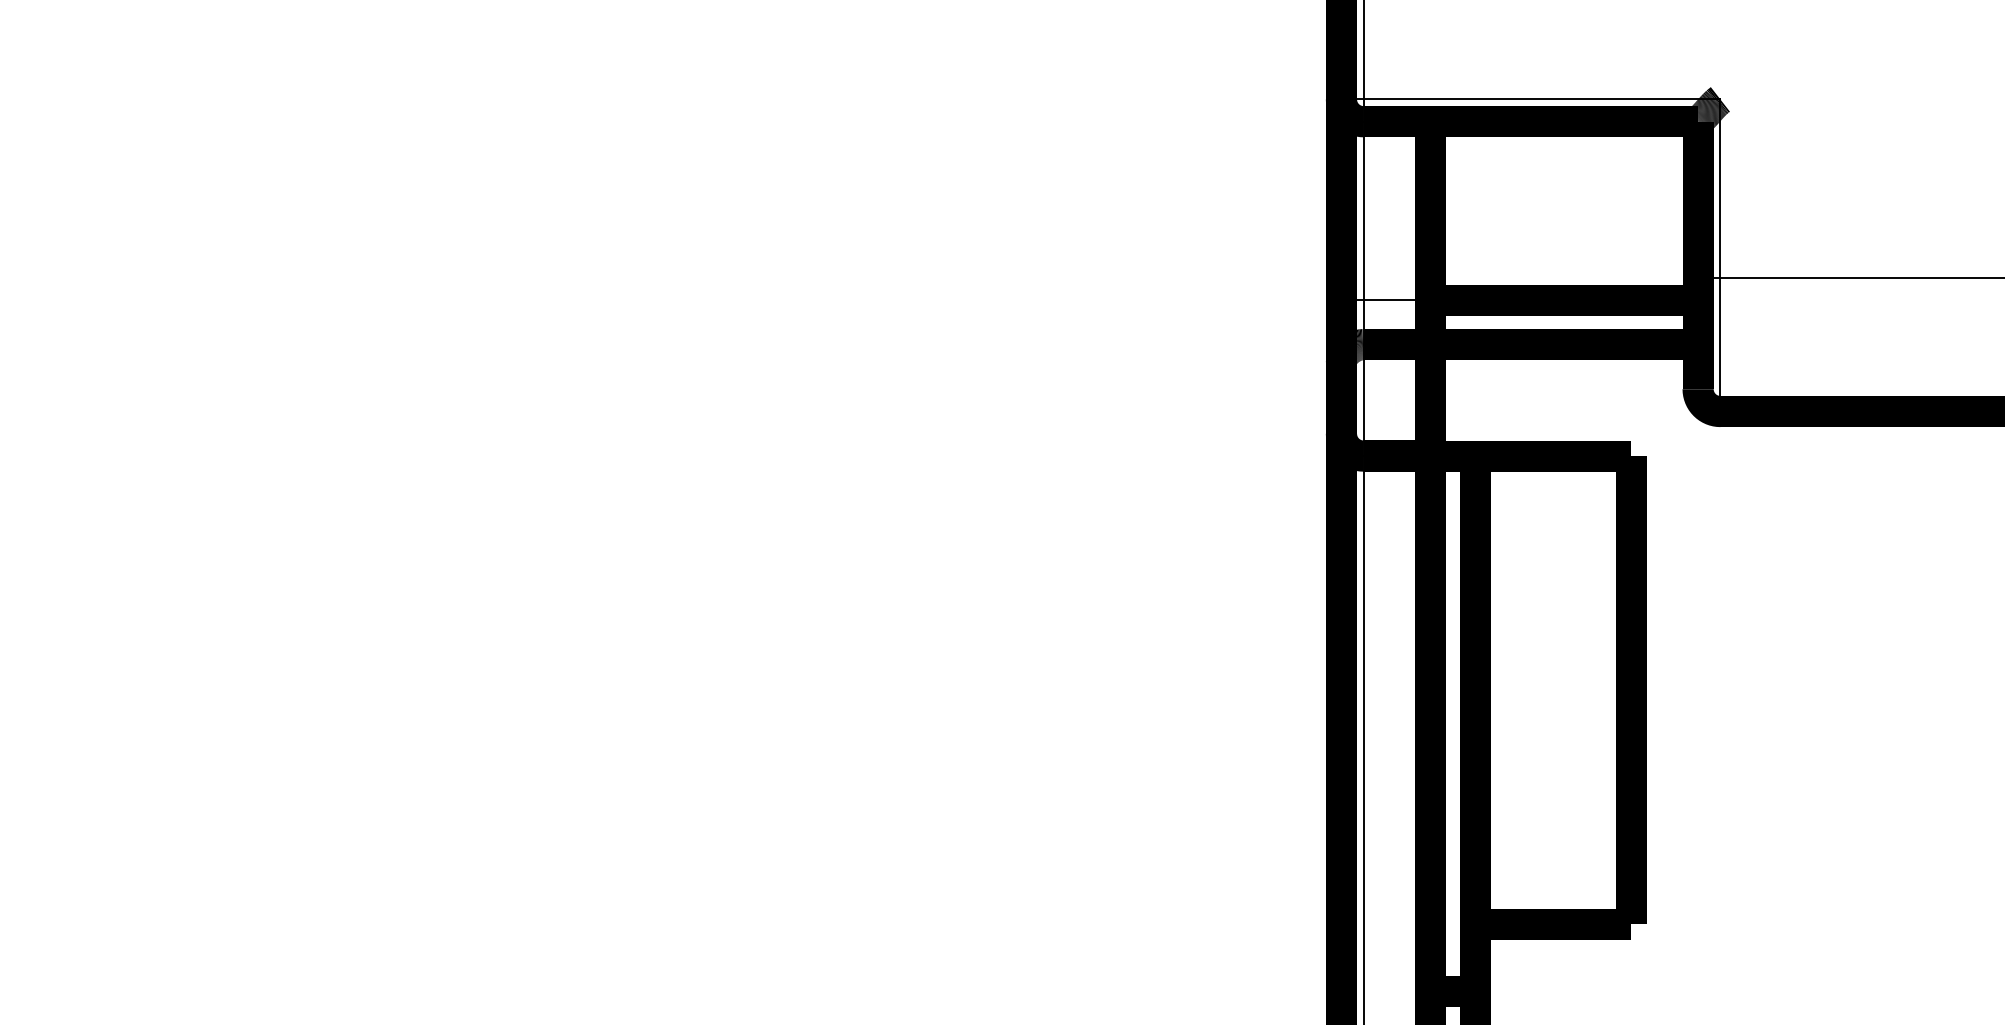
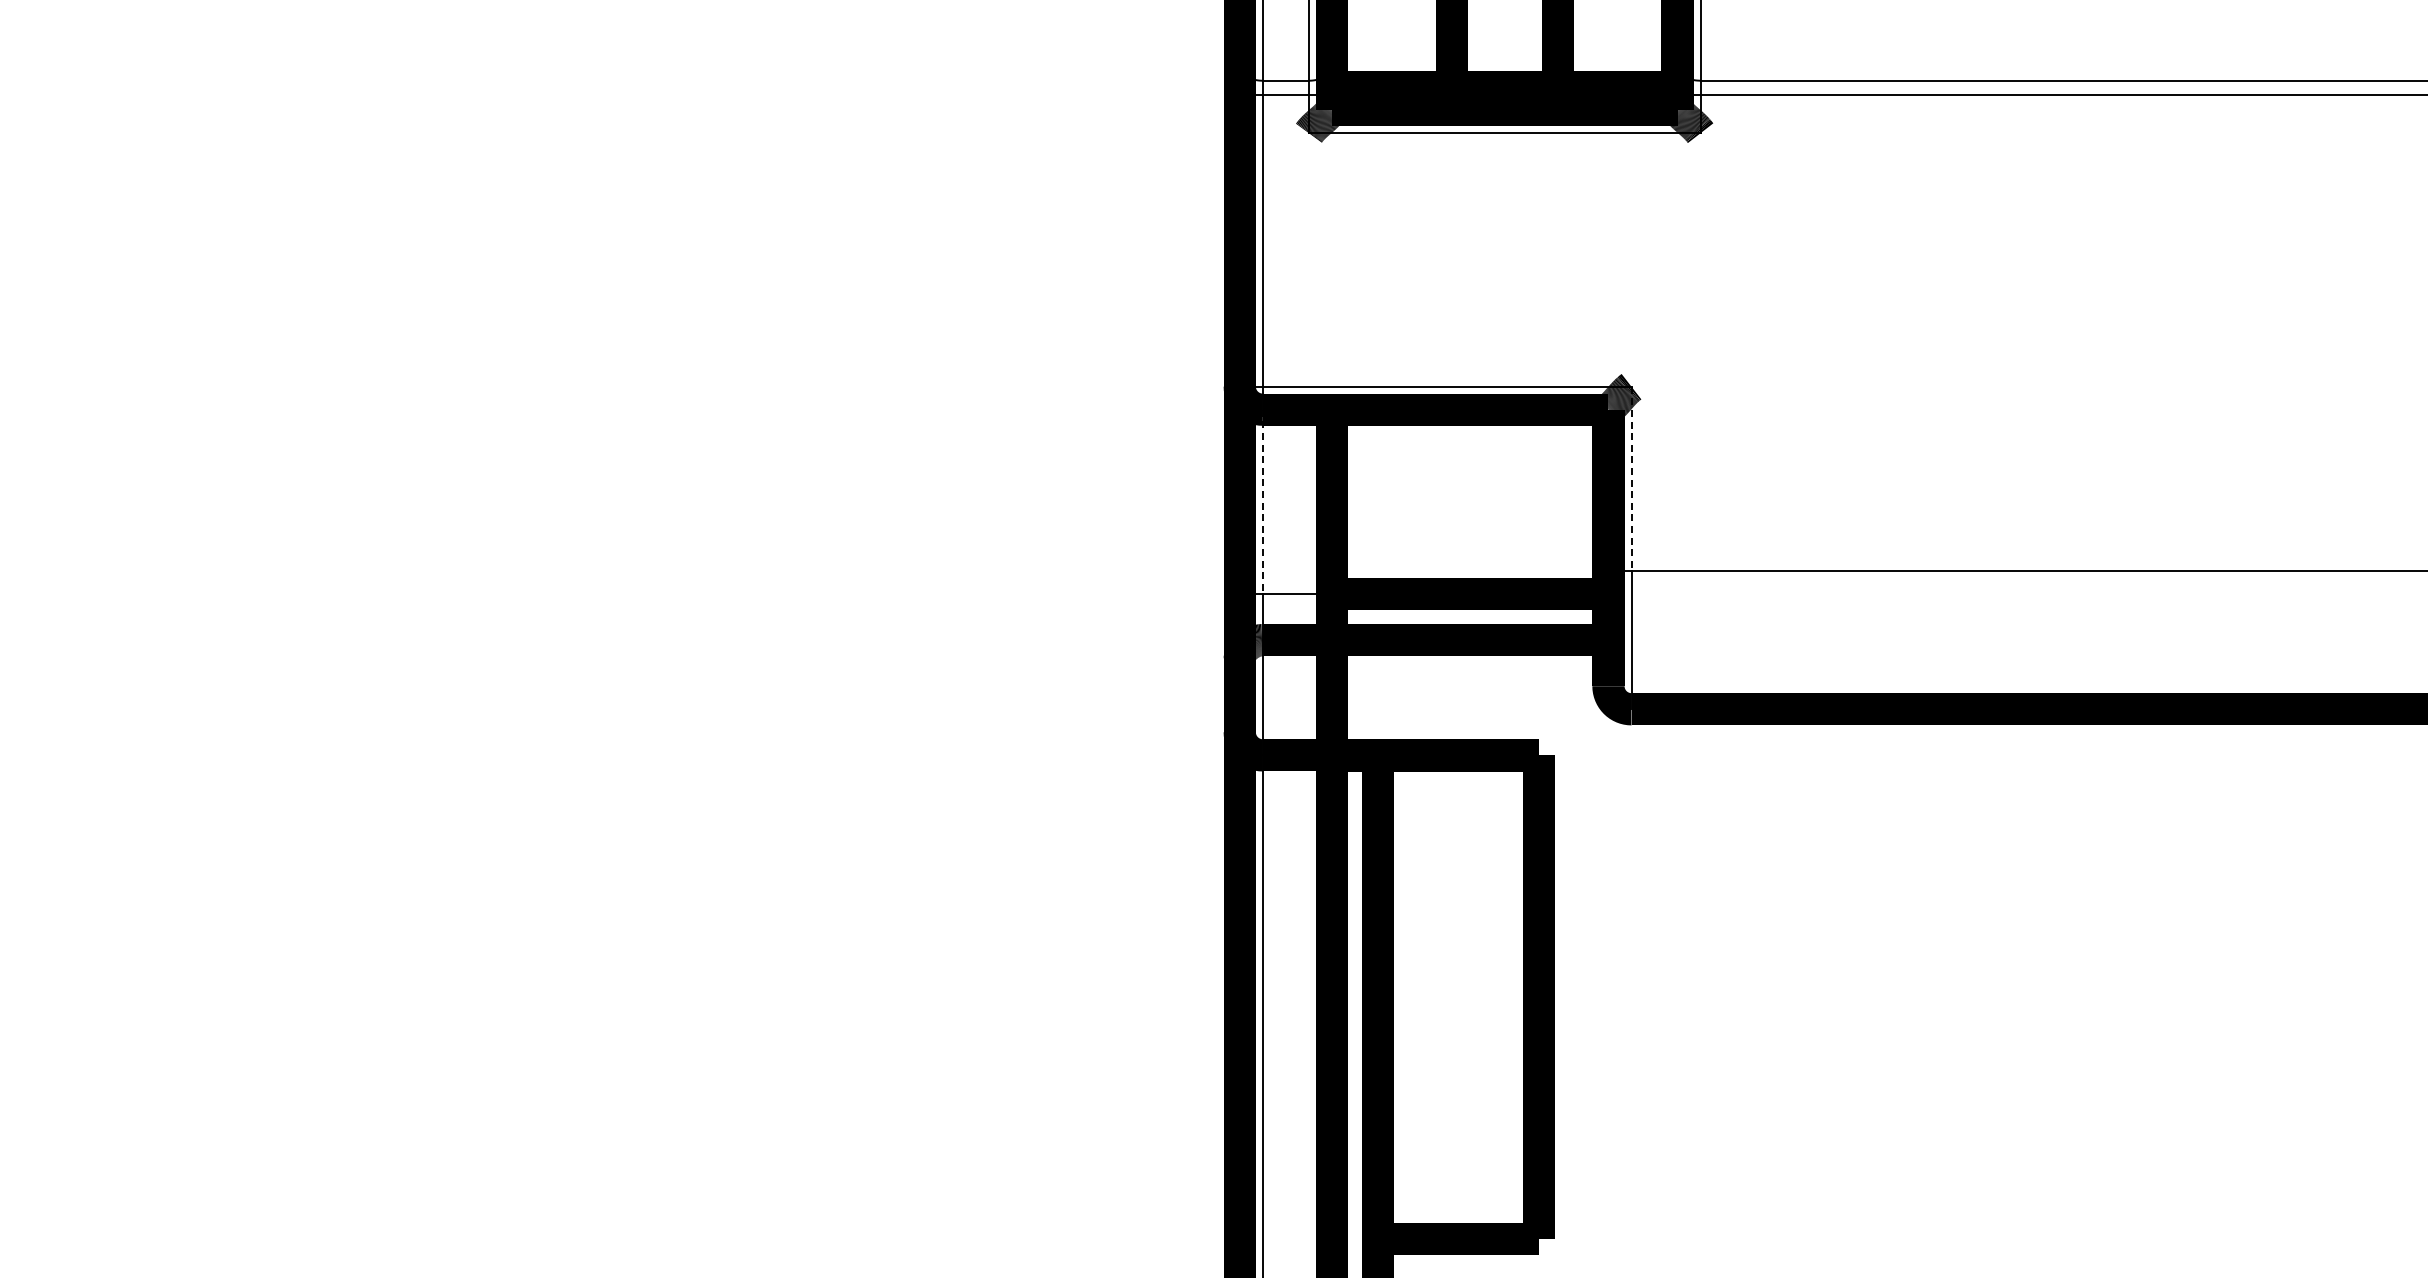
line: (1720, 189) -> (1631, 479), solid -> dashed
line: (1363, 211) -> (1262, 502), solid -> dashed

